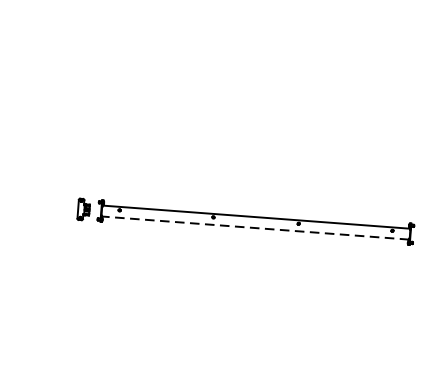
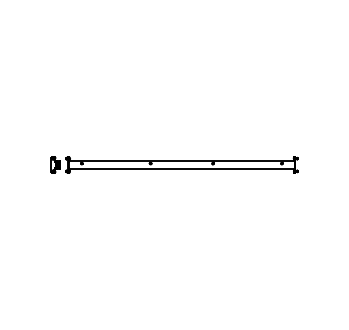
line: (254, 228) -> (181, 169), dashed -> solid

